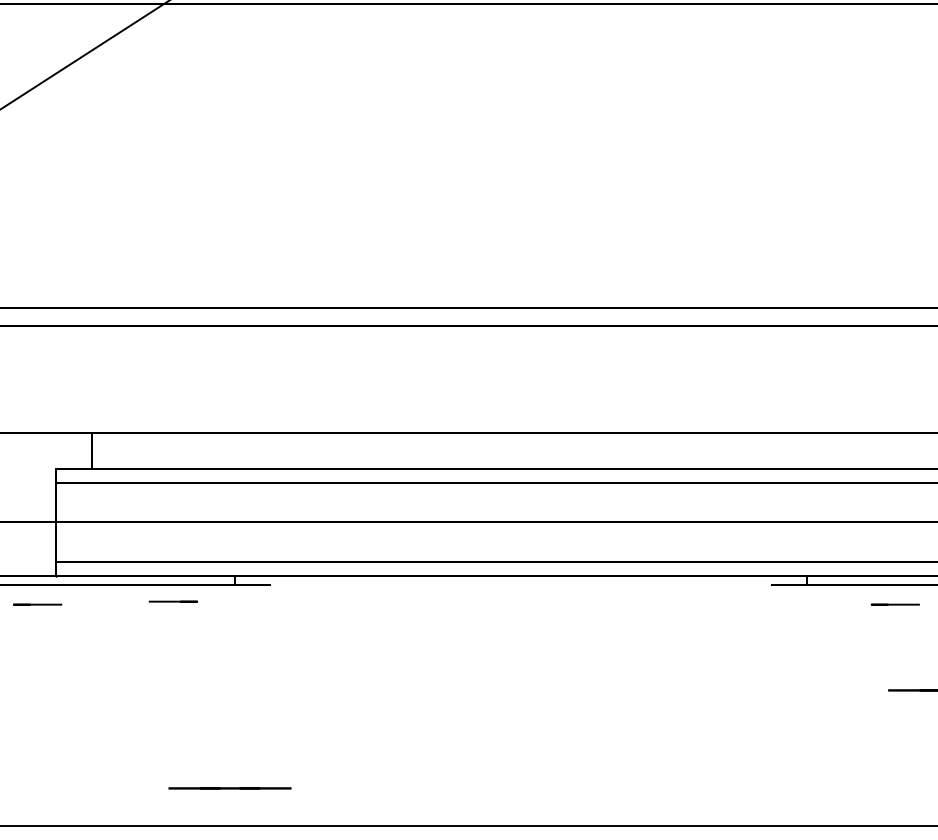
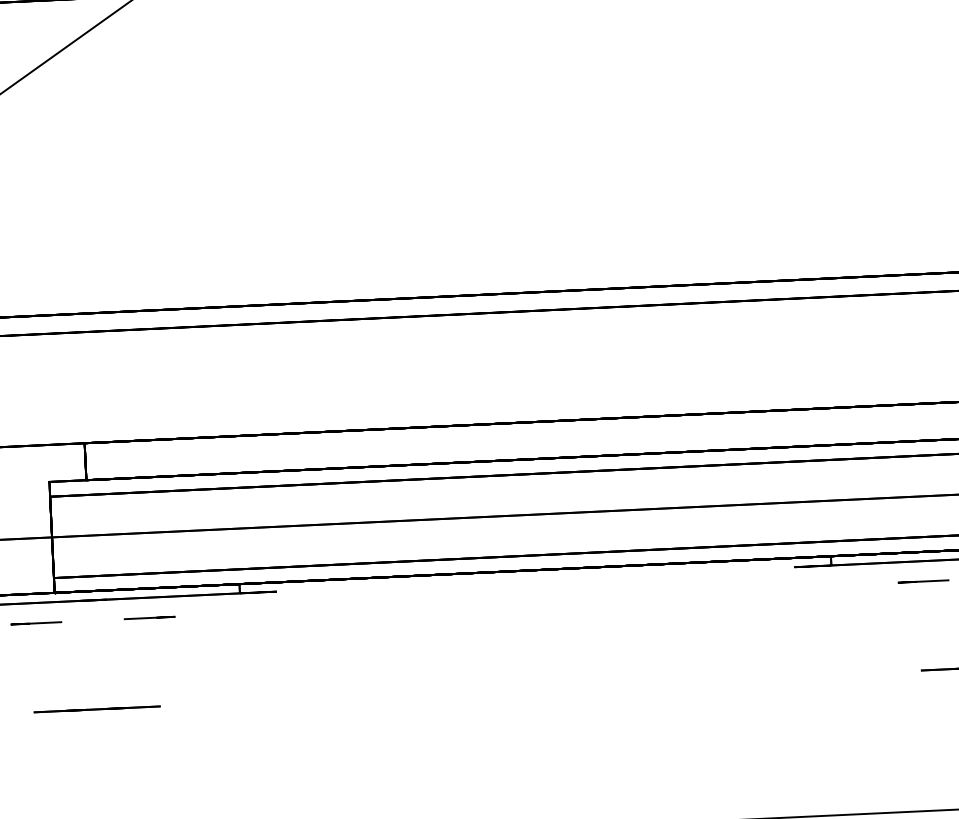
line: (172, 601) -> (148, 617), moved
line: (229, 788) -> (96, 709), moved

